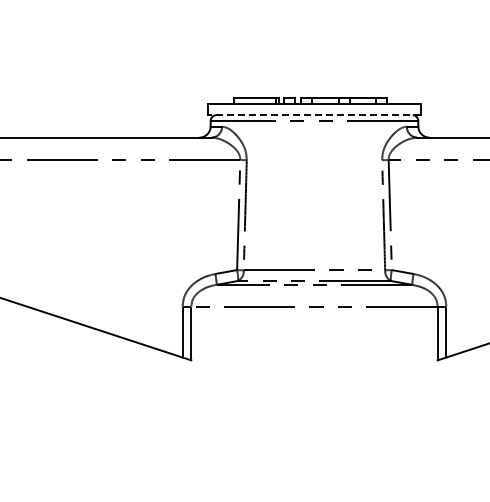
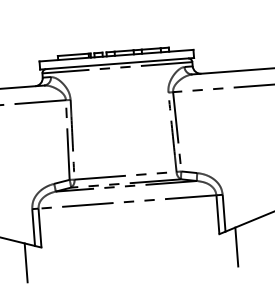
line: (314, 115) -> (117, 64), dashed -> solid
line: (168, 379) -> (26, 262), added
line: (460, 379) -> (236, 246), added

